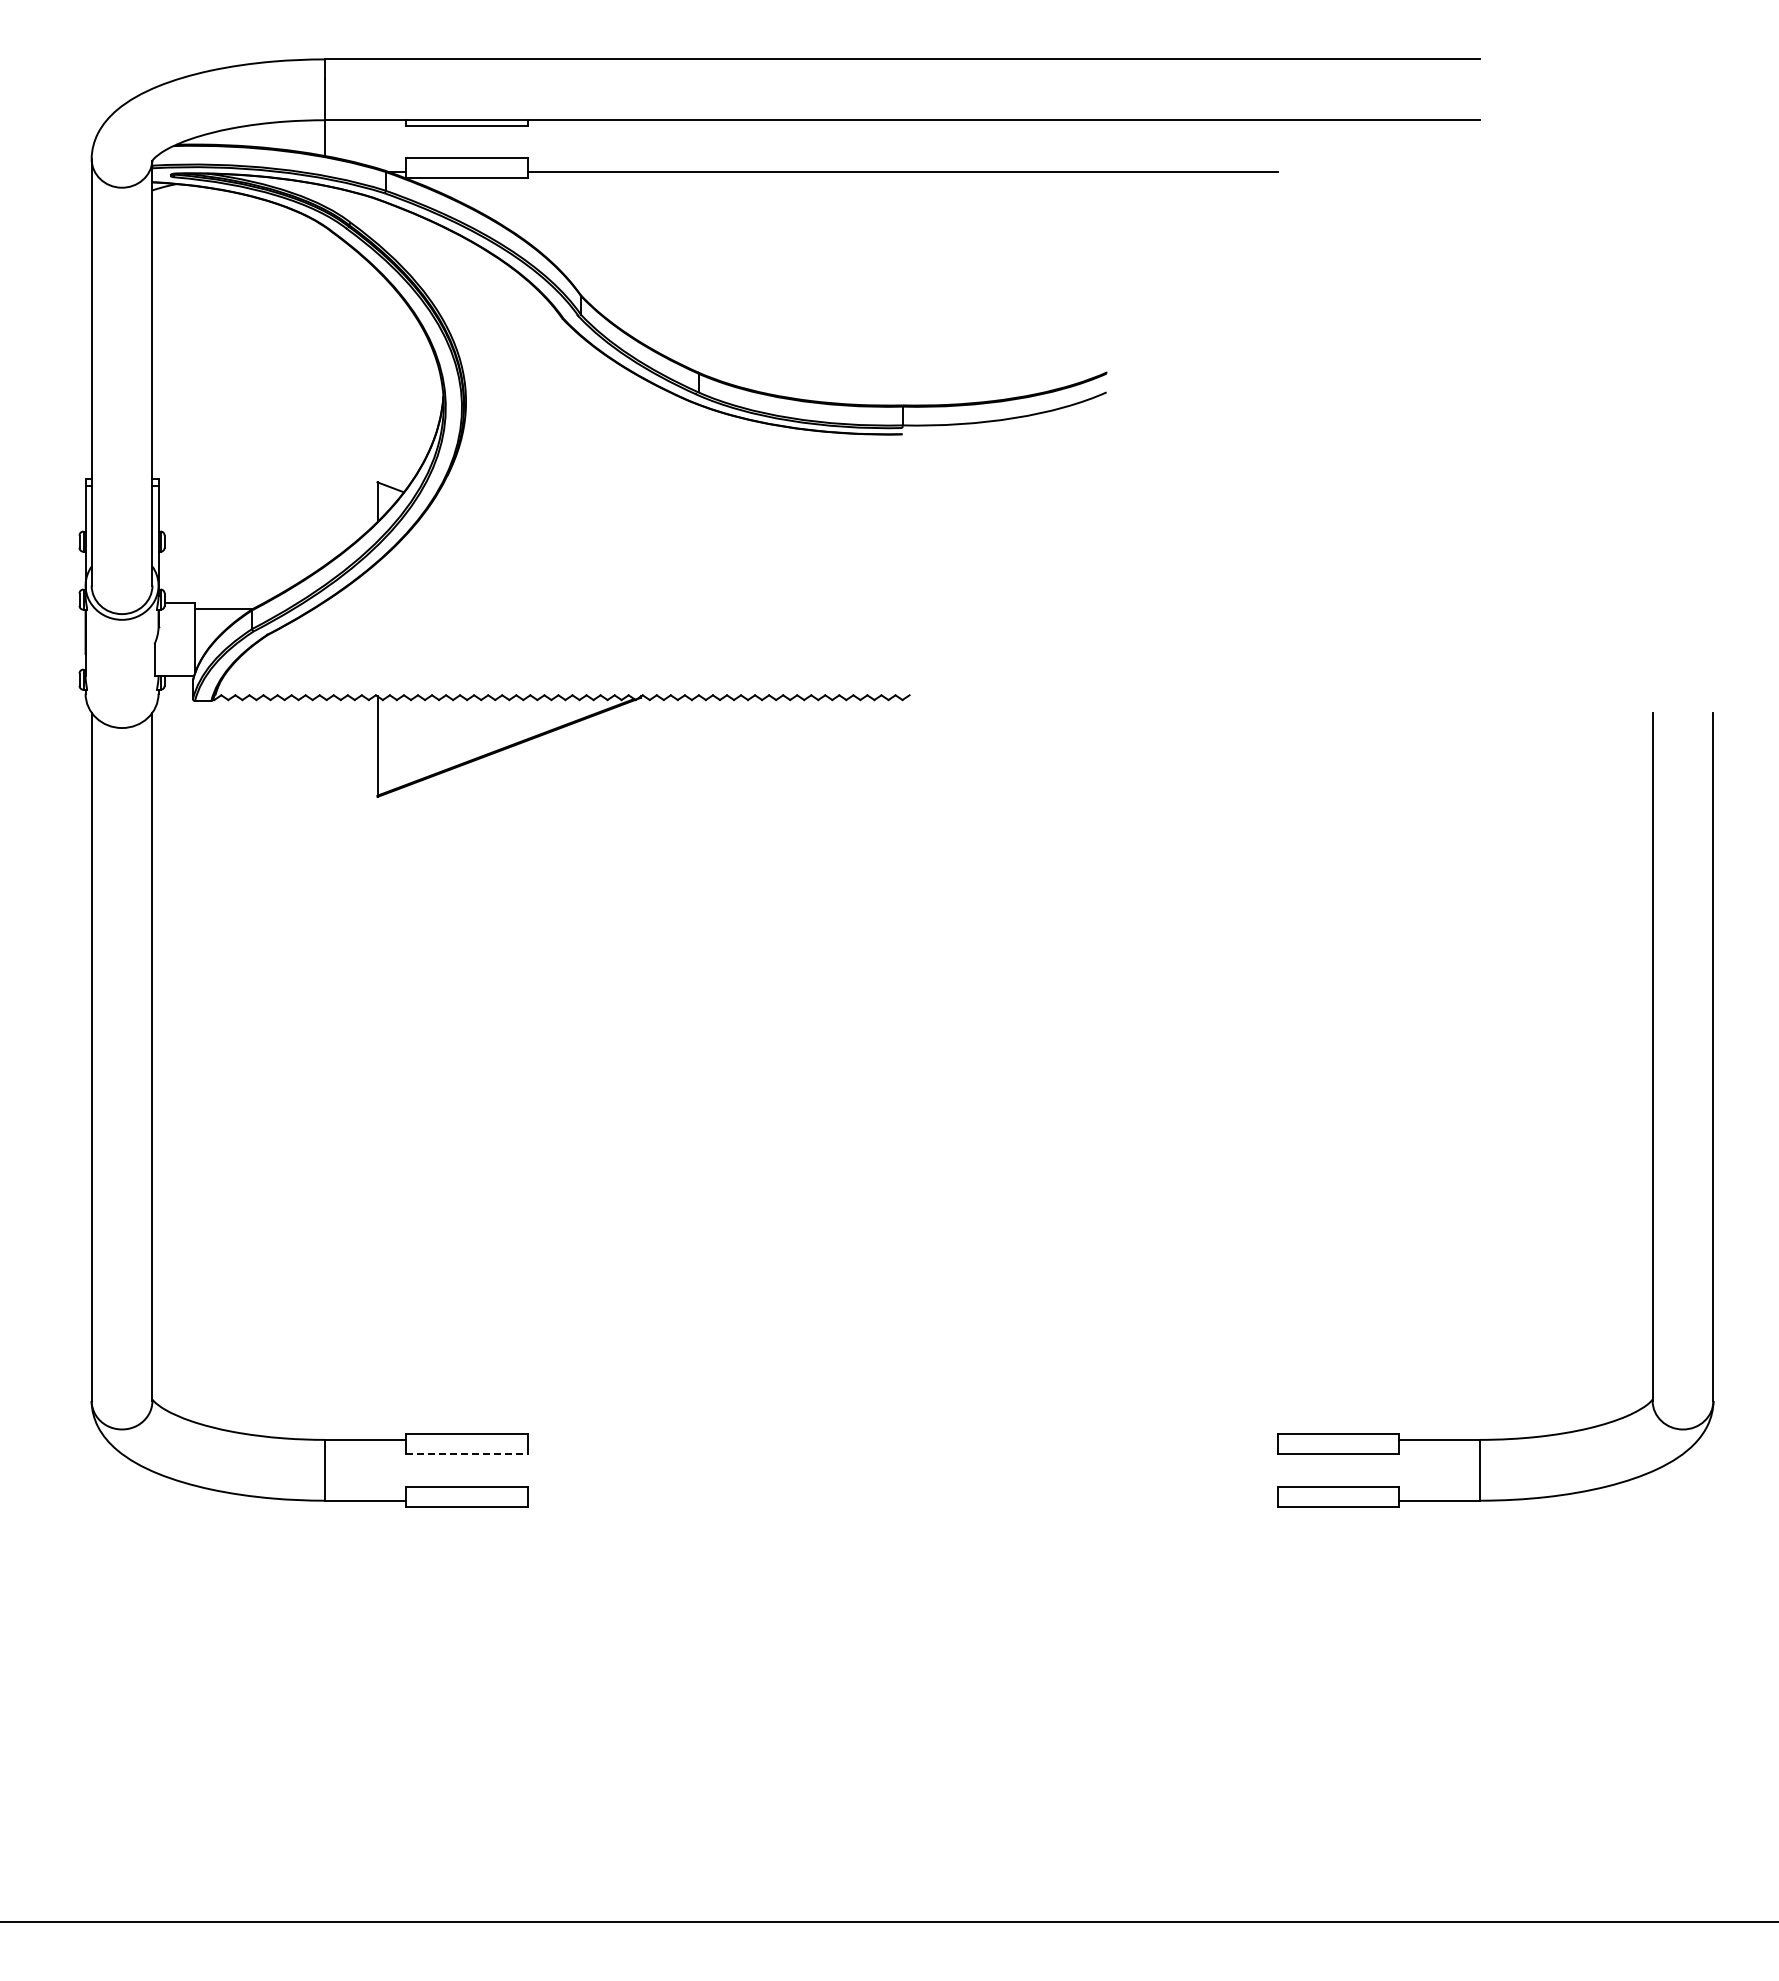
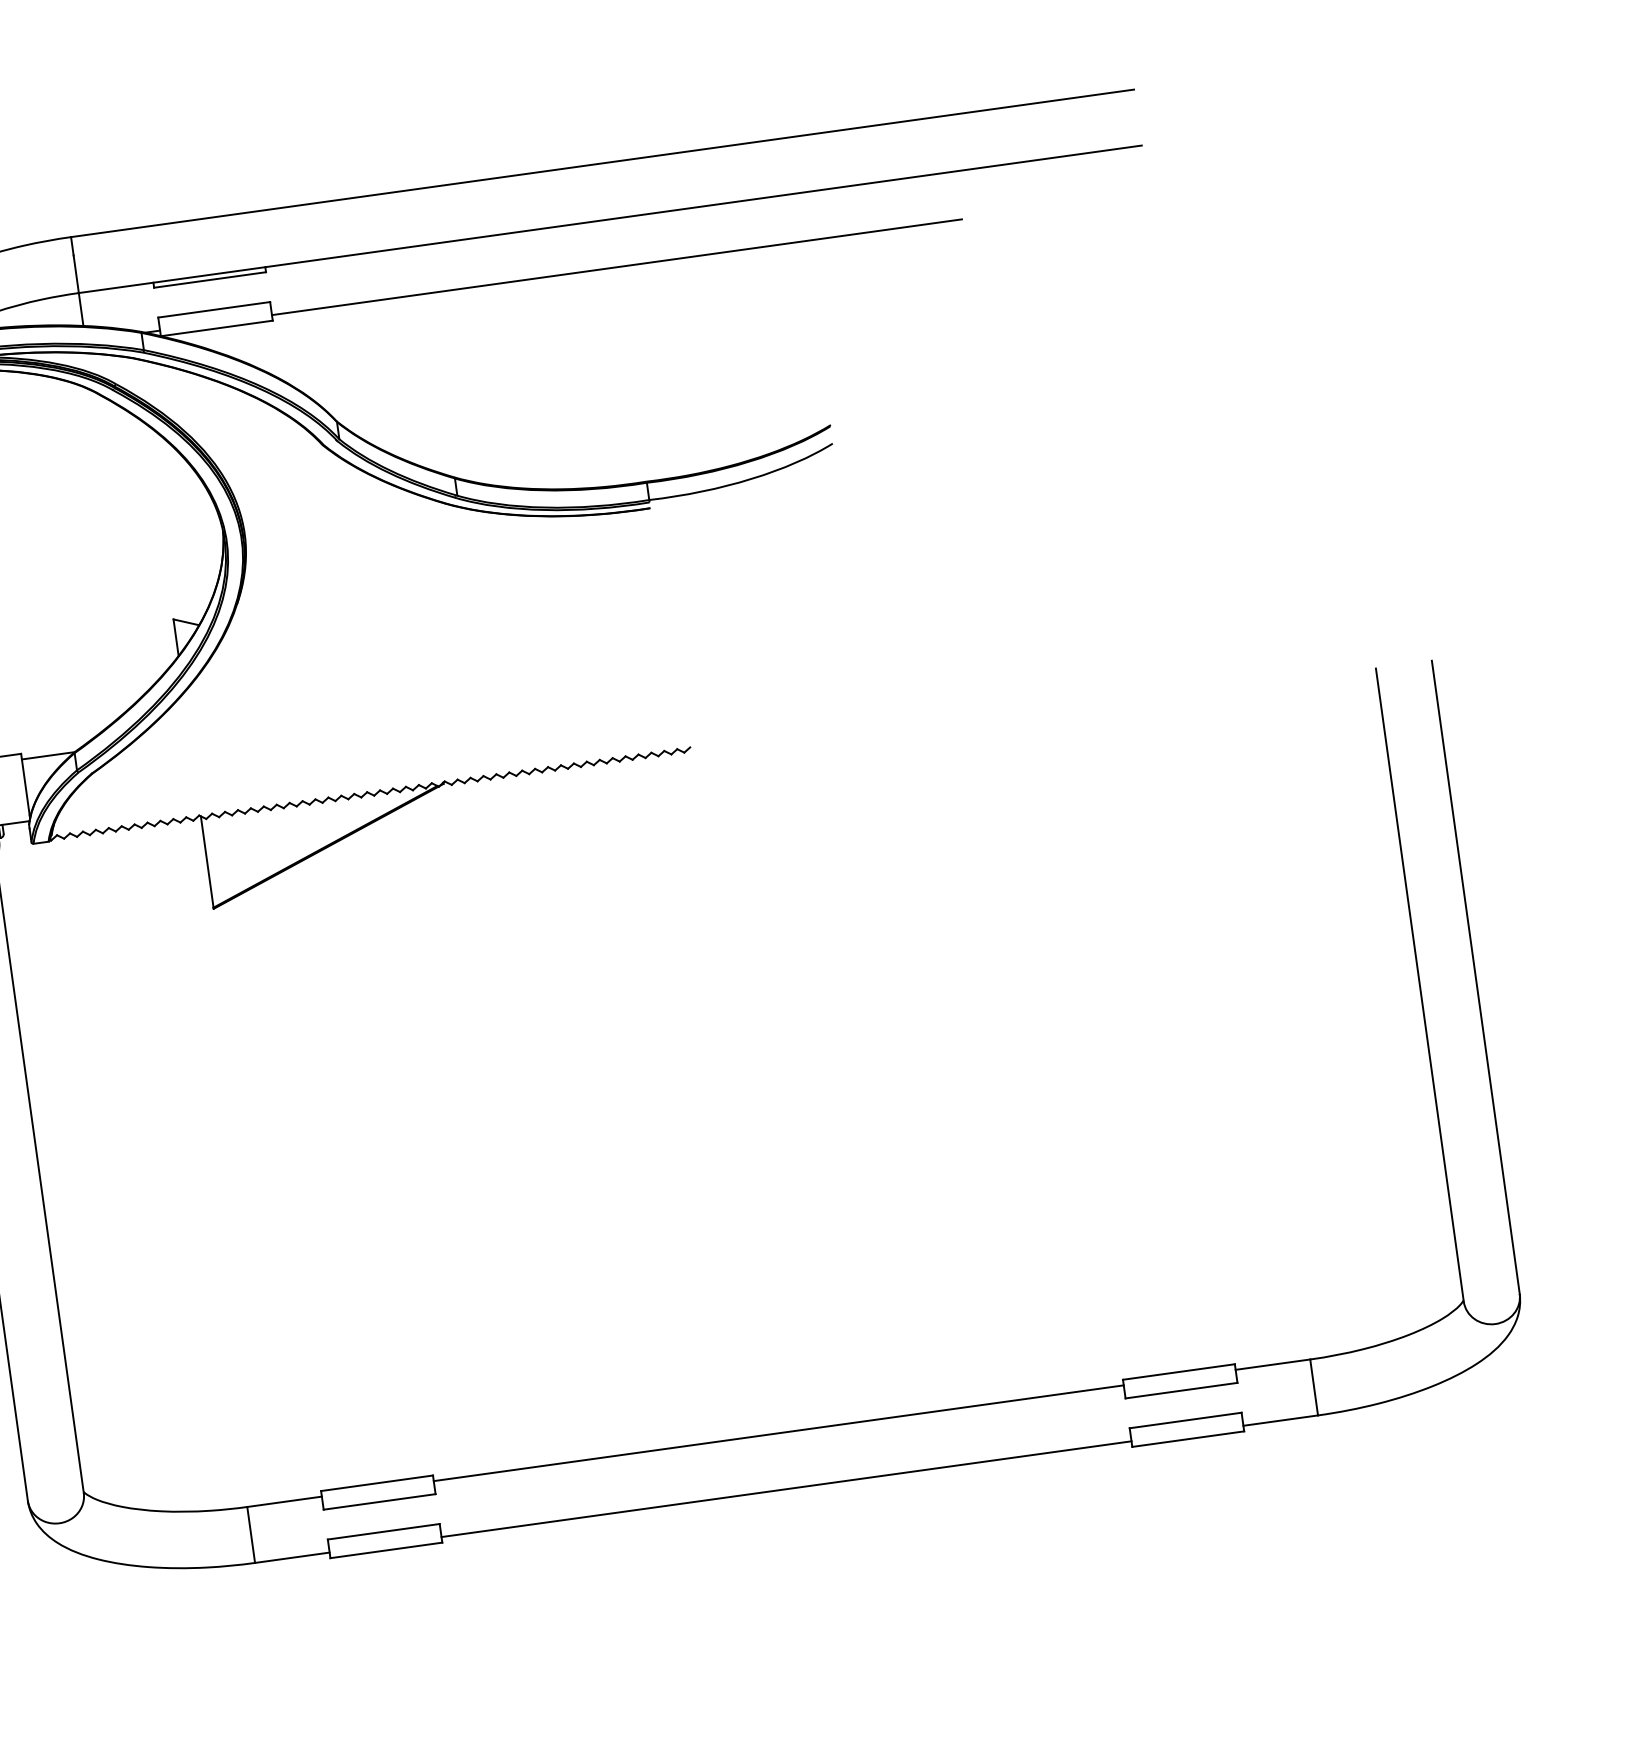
line: (902, 1439) -> (778, 1432), added
line: (466, 1454) -> (379, 1502), dashed -> solid
line: (902, 1500) -> (786, 1489), added

